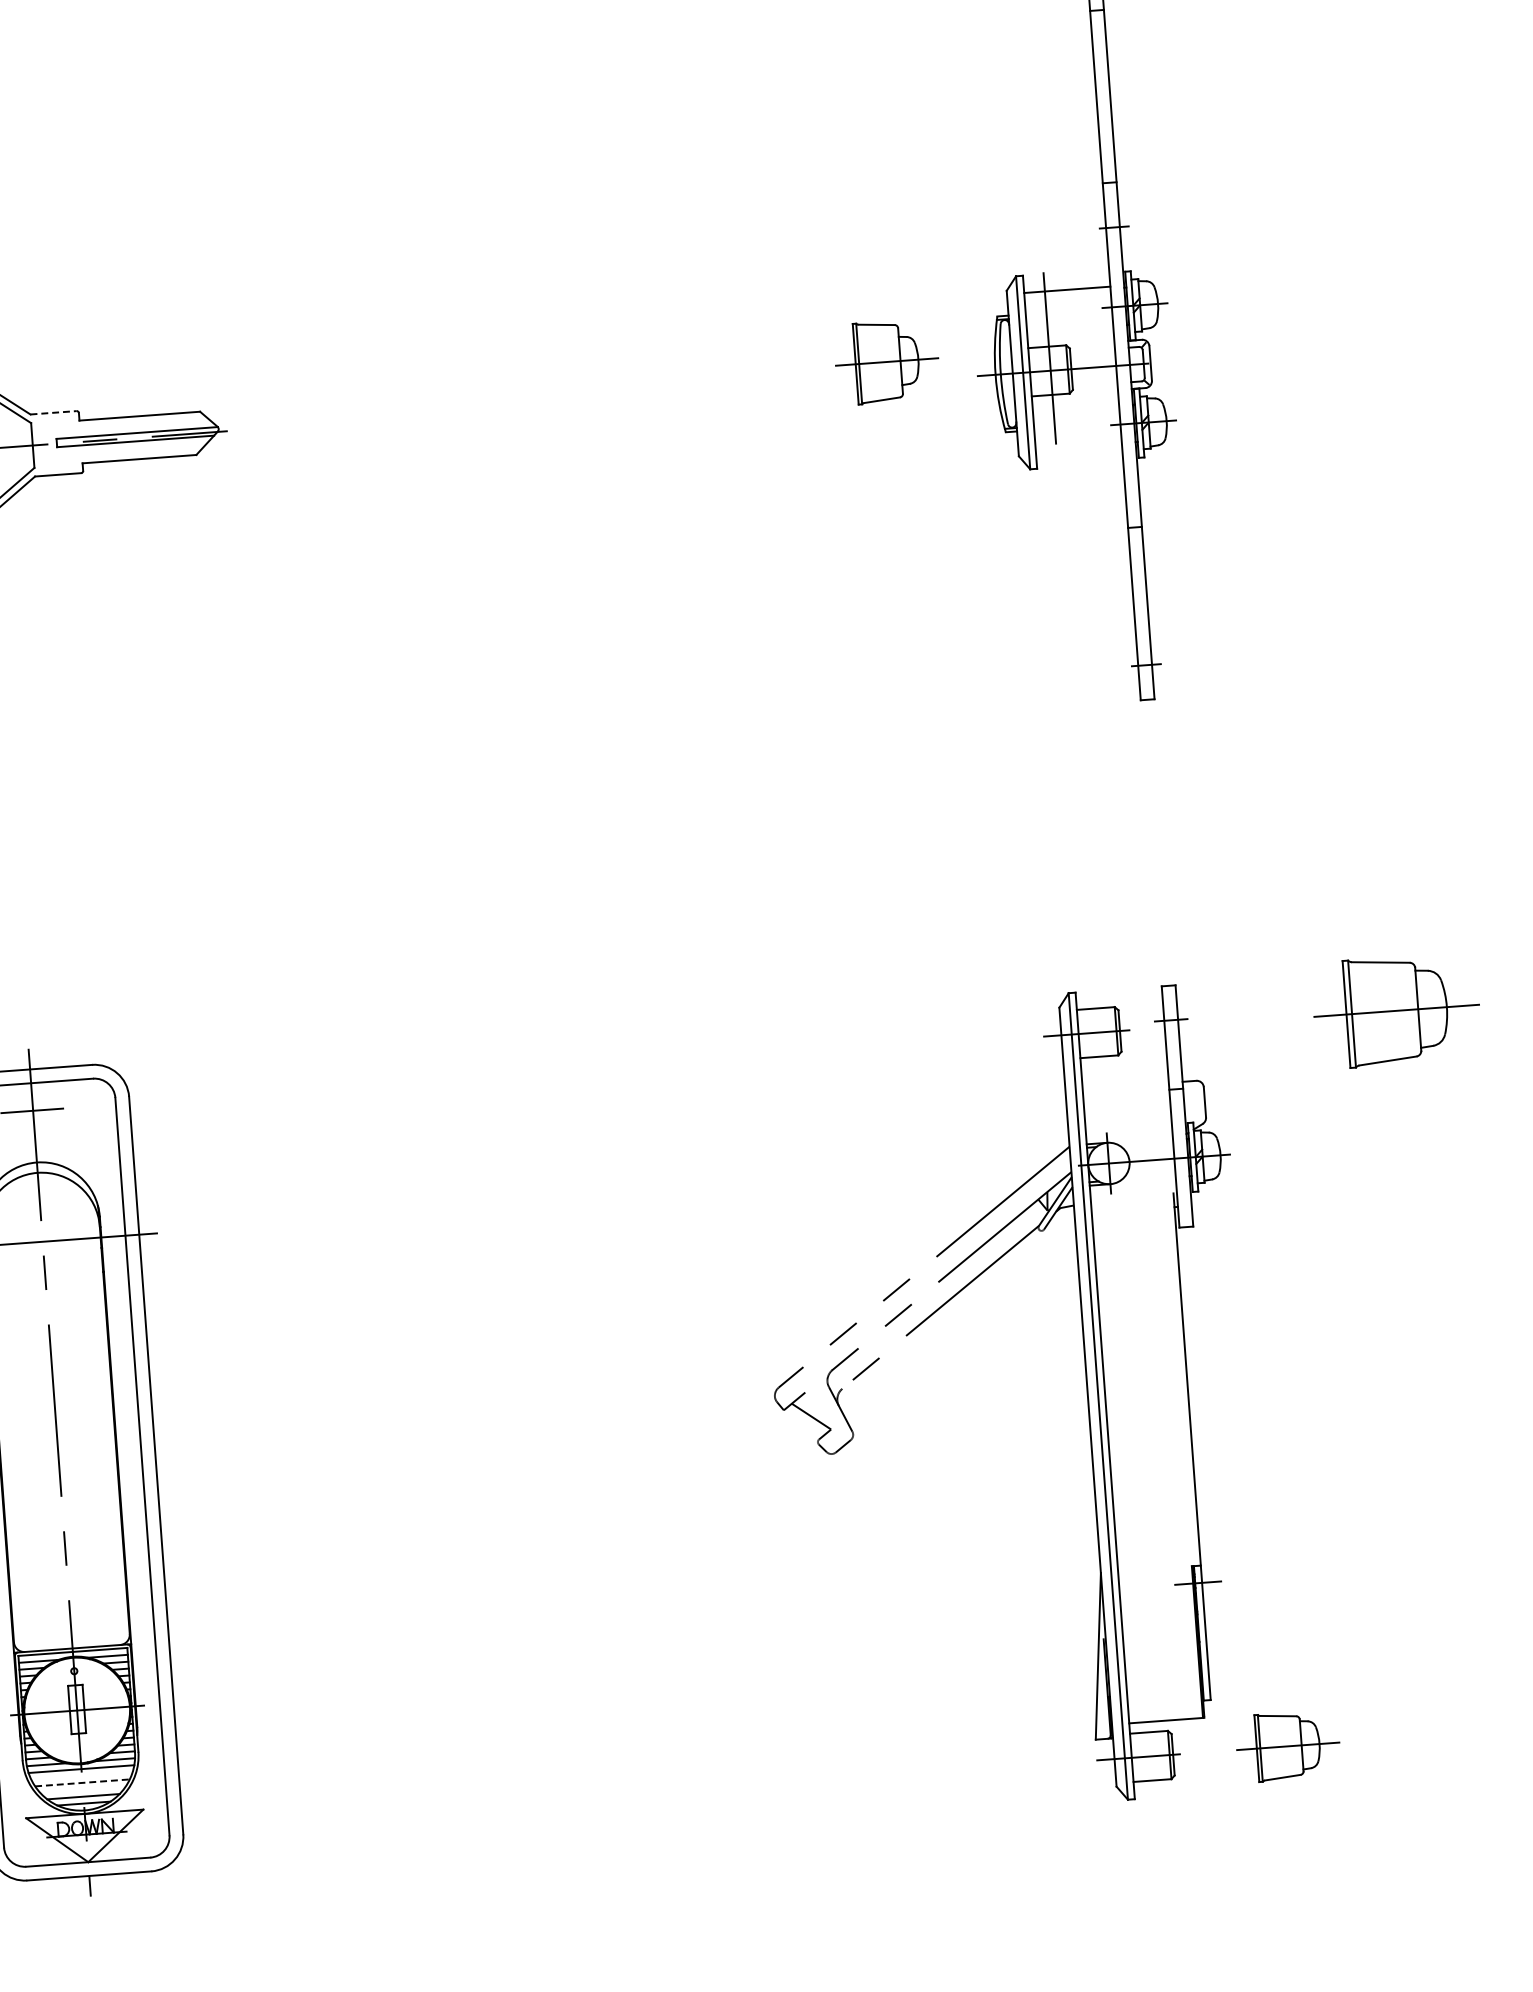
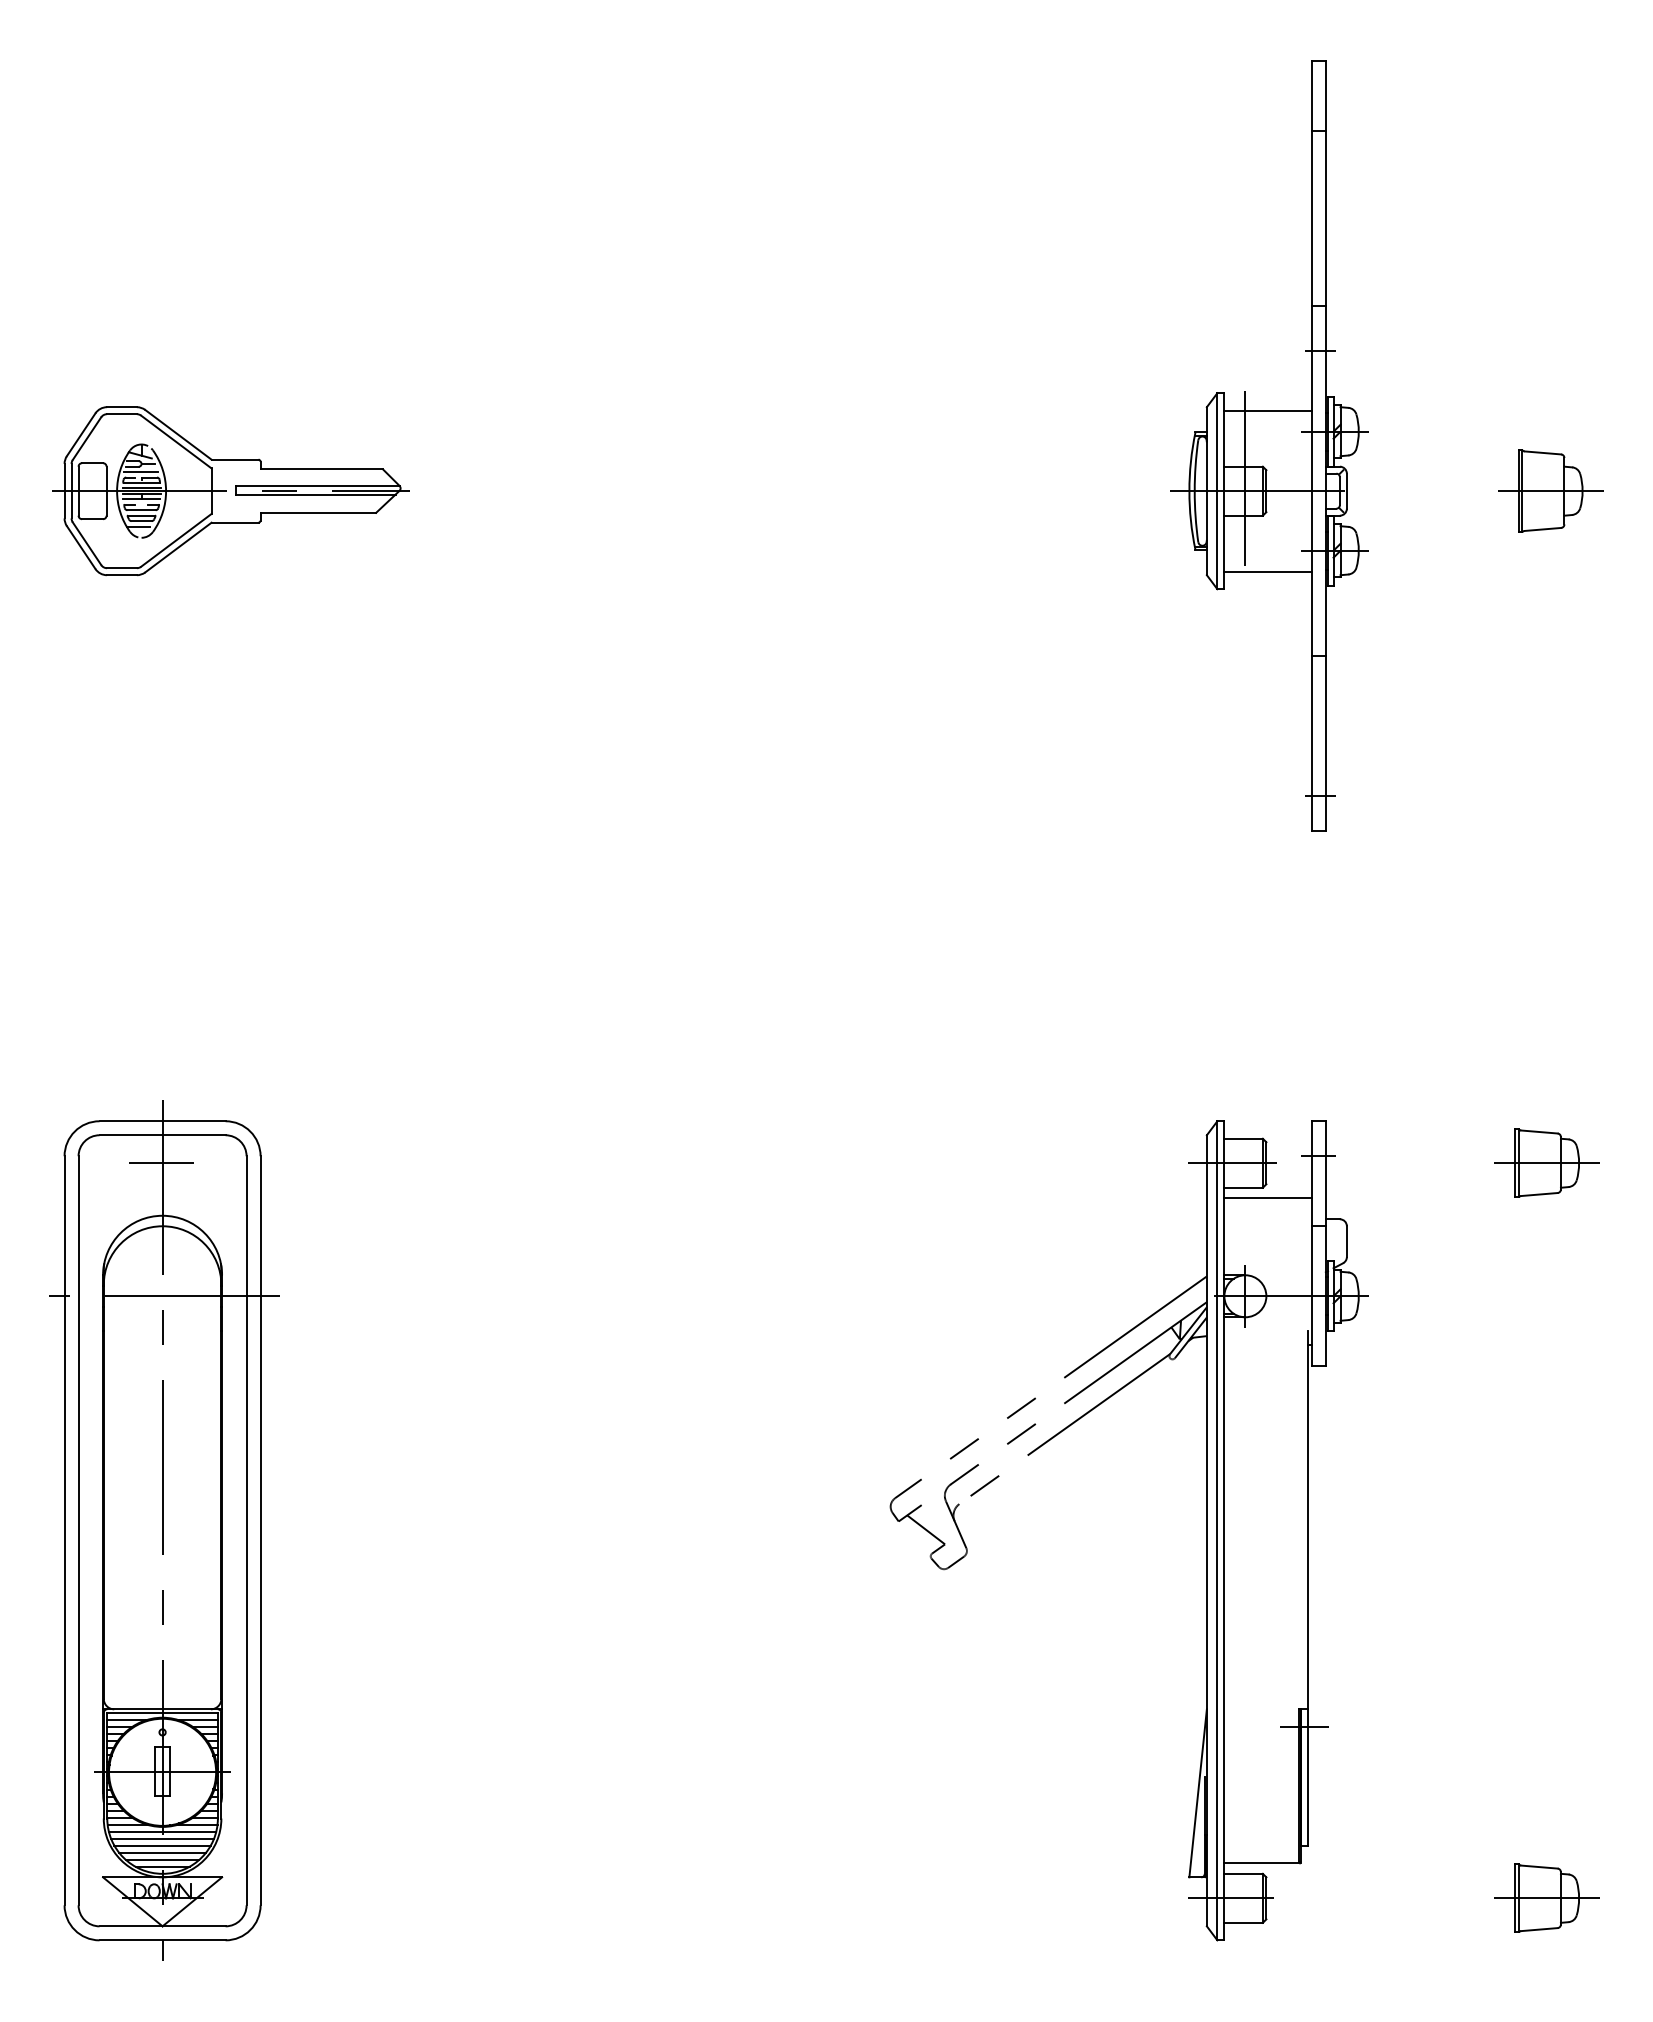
part: (886, 361) -> (1550, 490), moved
line: (54, 412) -> (235, 459), dashed -> solid
line: (1078, 448) -> (1267, 571), added
part: (1395, 1009) -> (1546, 1162), size x0.62
line: (1123, 1065) -> (1267, 1198), added
part: (1287, 1745) -> (1546, 1897), moved
line: (81, 1775) -> (162, 1838), added
line: (83, 1782) -> (163, 1845), dashed -> solid
line: (82, 1789) -> (162, 1852), added

